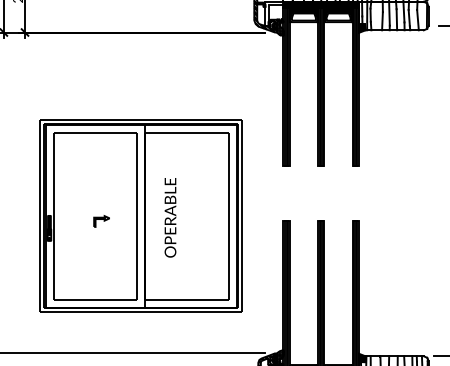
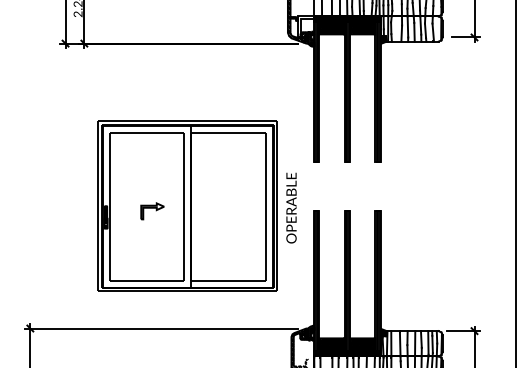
hatch: (303, 16) -> (331, 29), added
hatch: (338, 16) -> (362, 29), added
text: (170, 217) -> (291, 207), moved
part: (101, 221) -> (152, 211), size x1.67

